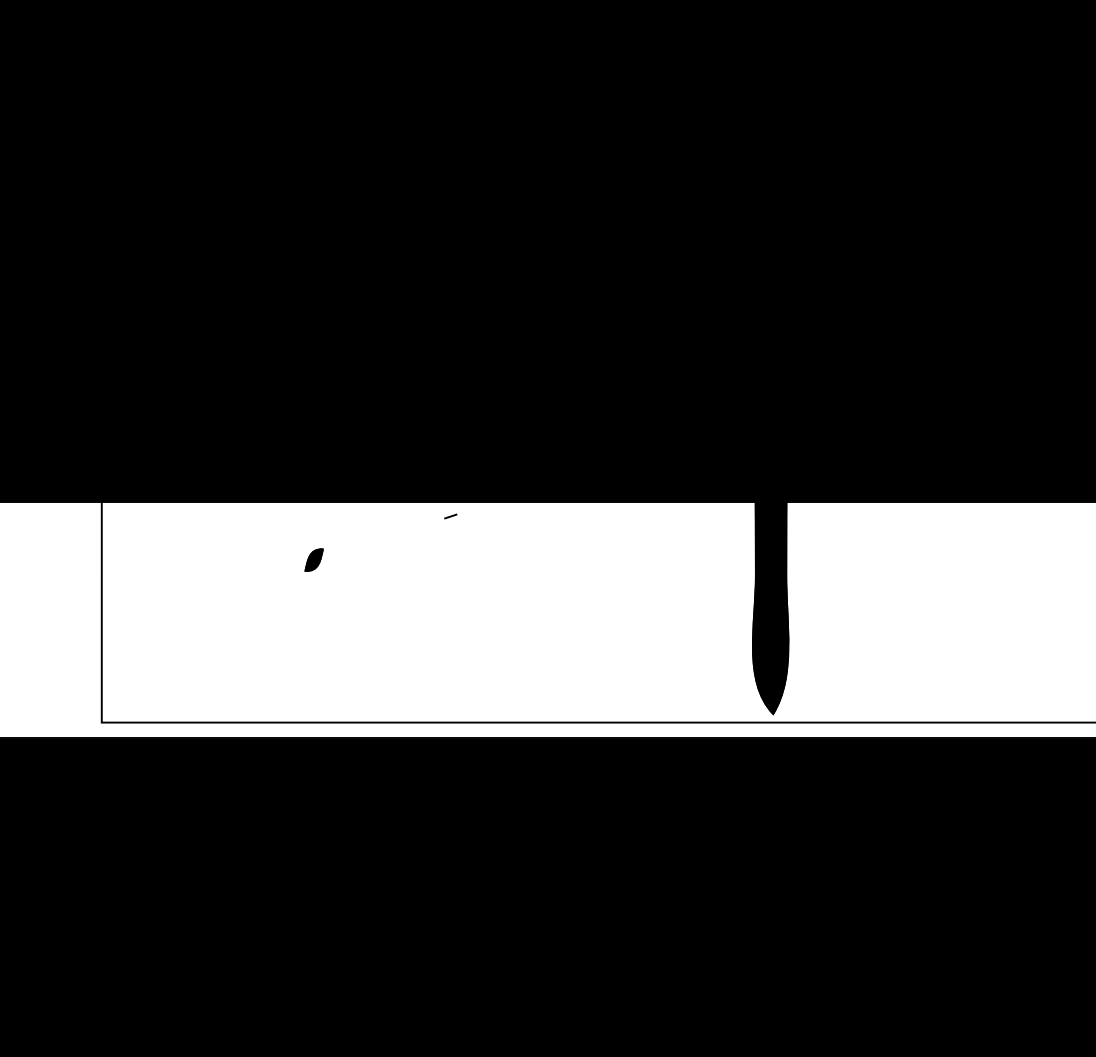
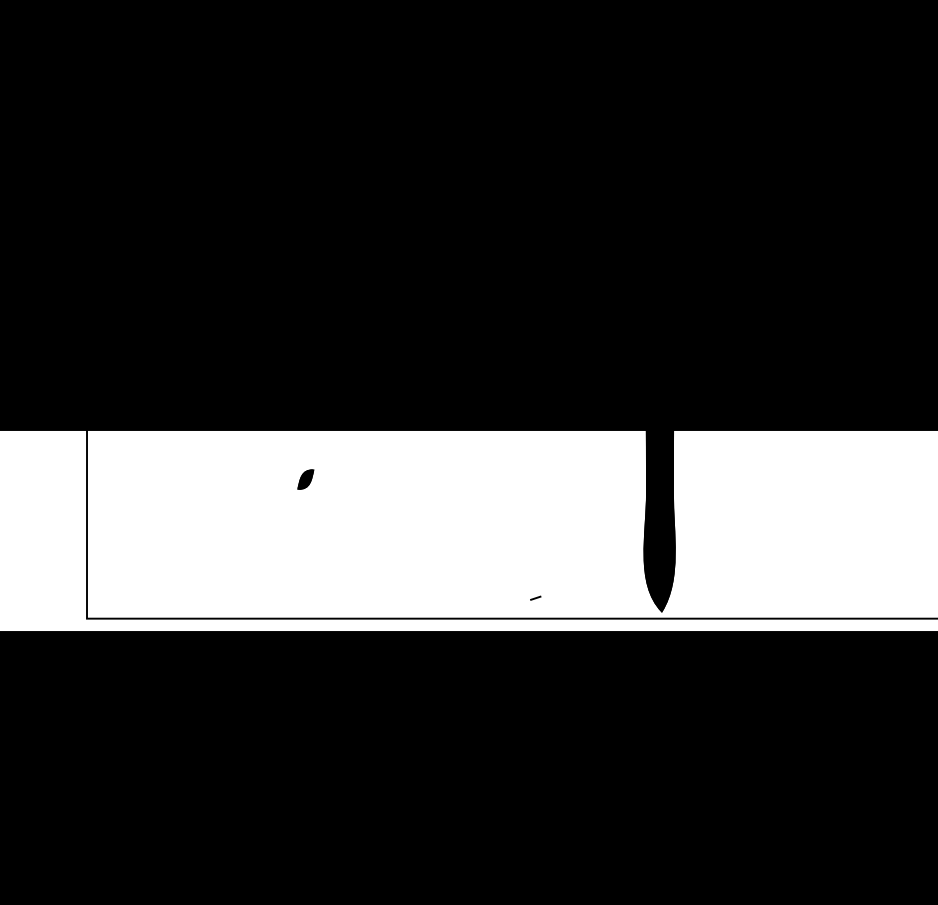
line: (450, 515) -> (535, 597), moved
part: (313, 560) -> (305, 479), moved

